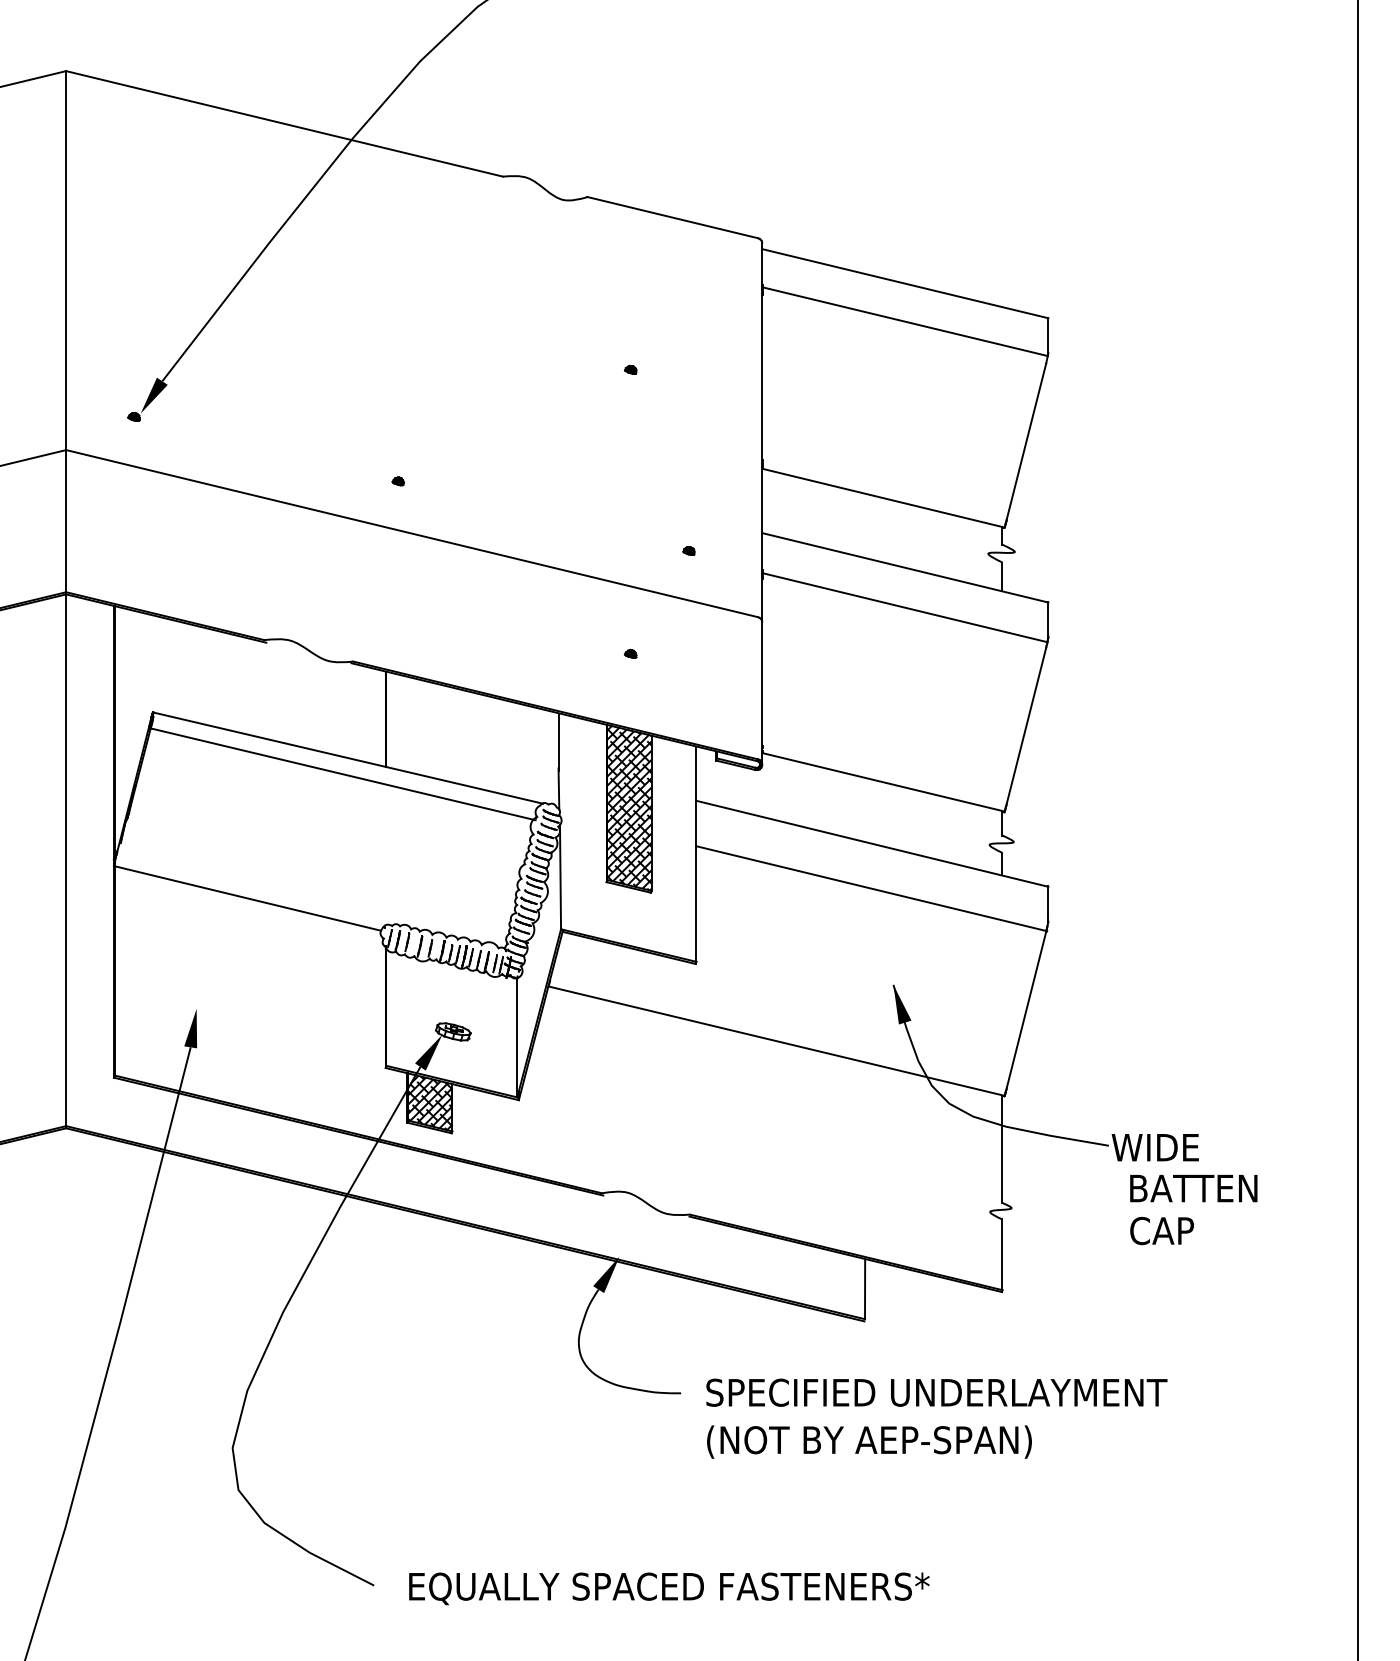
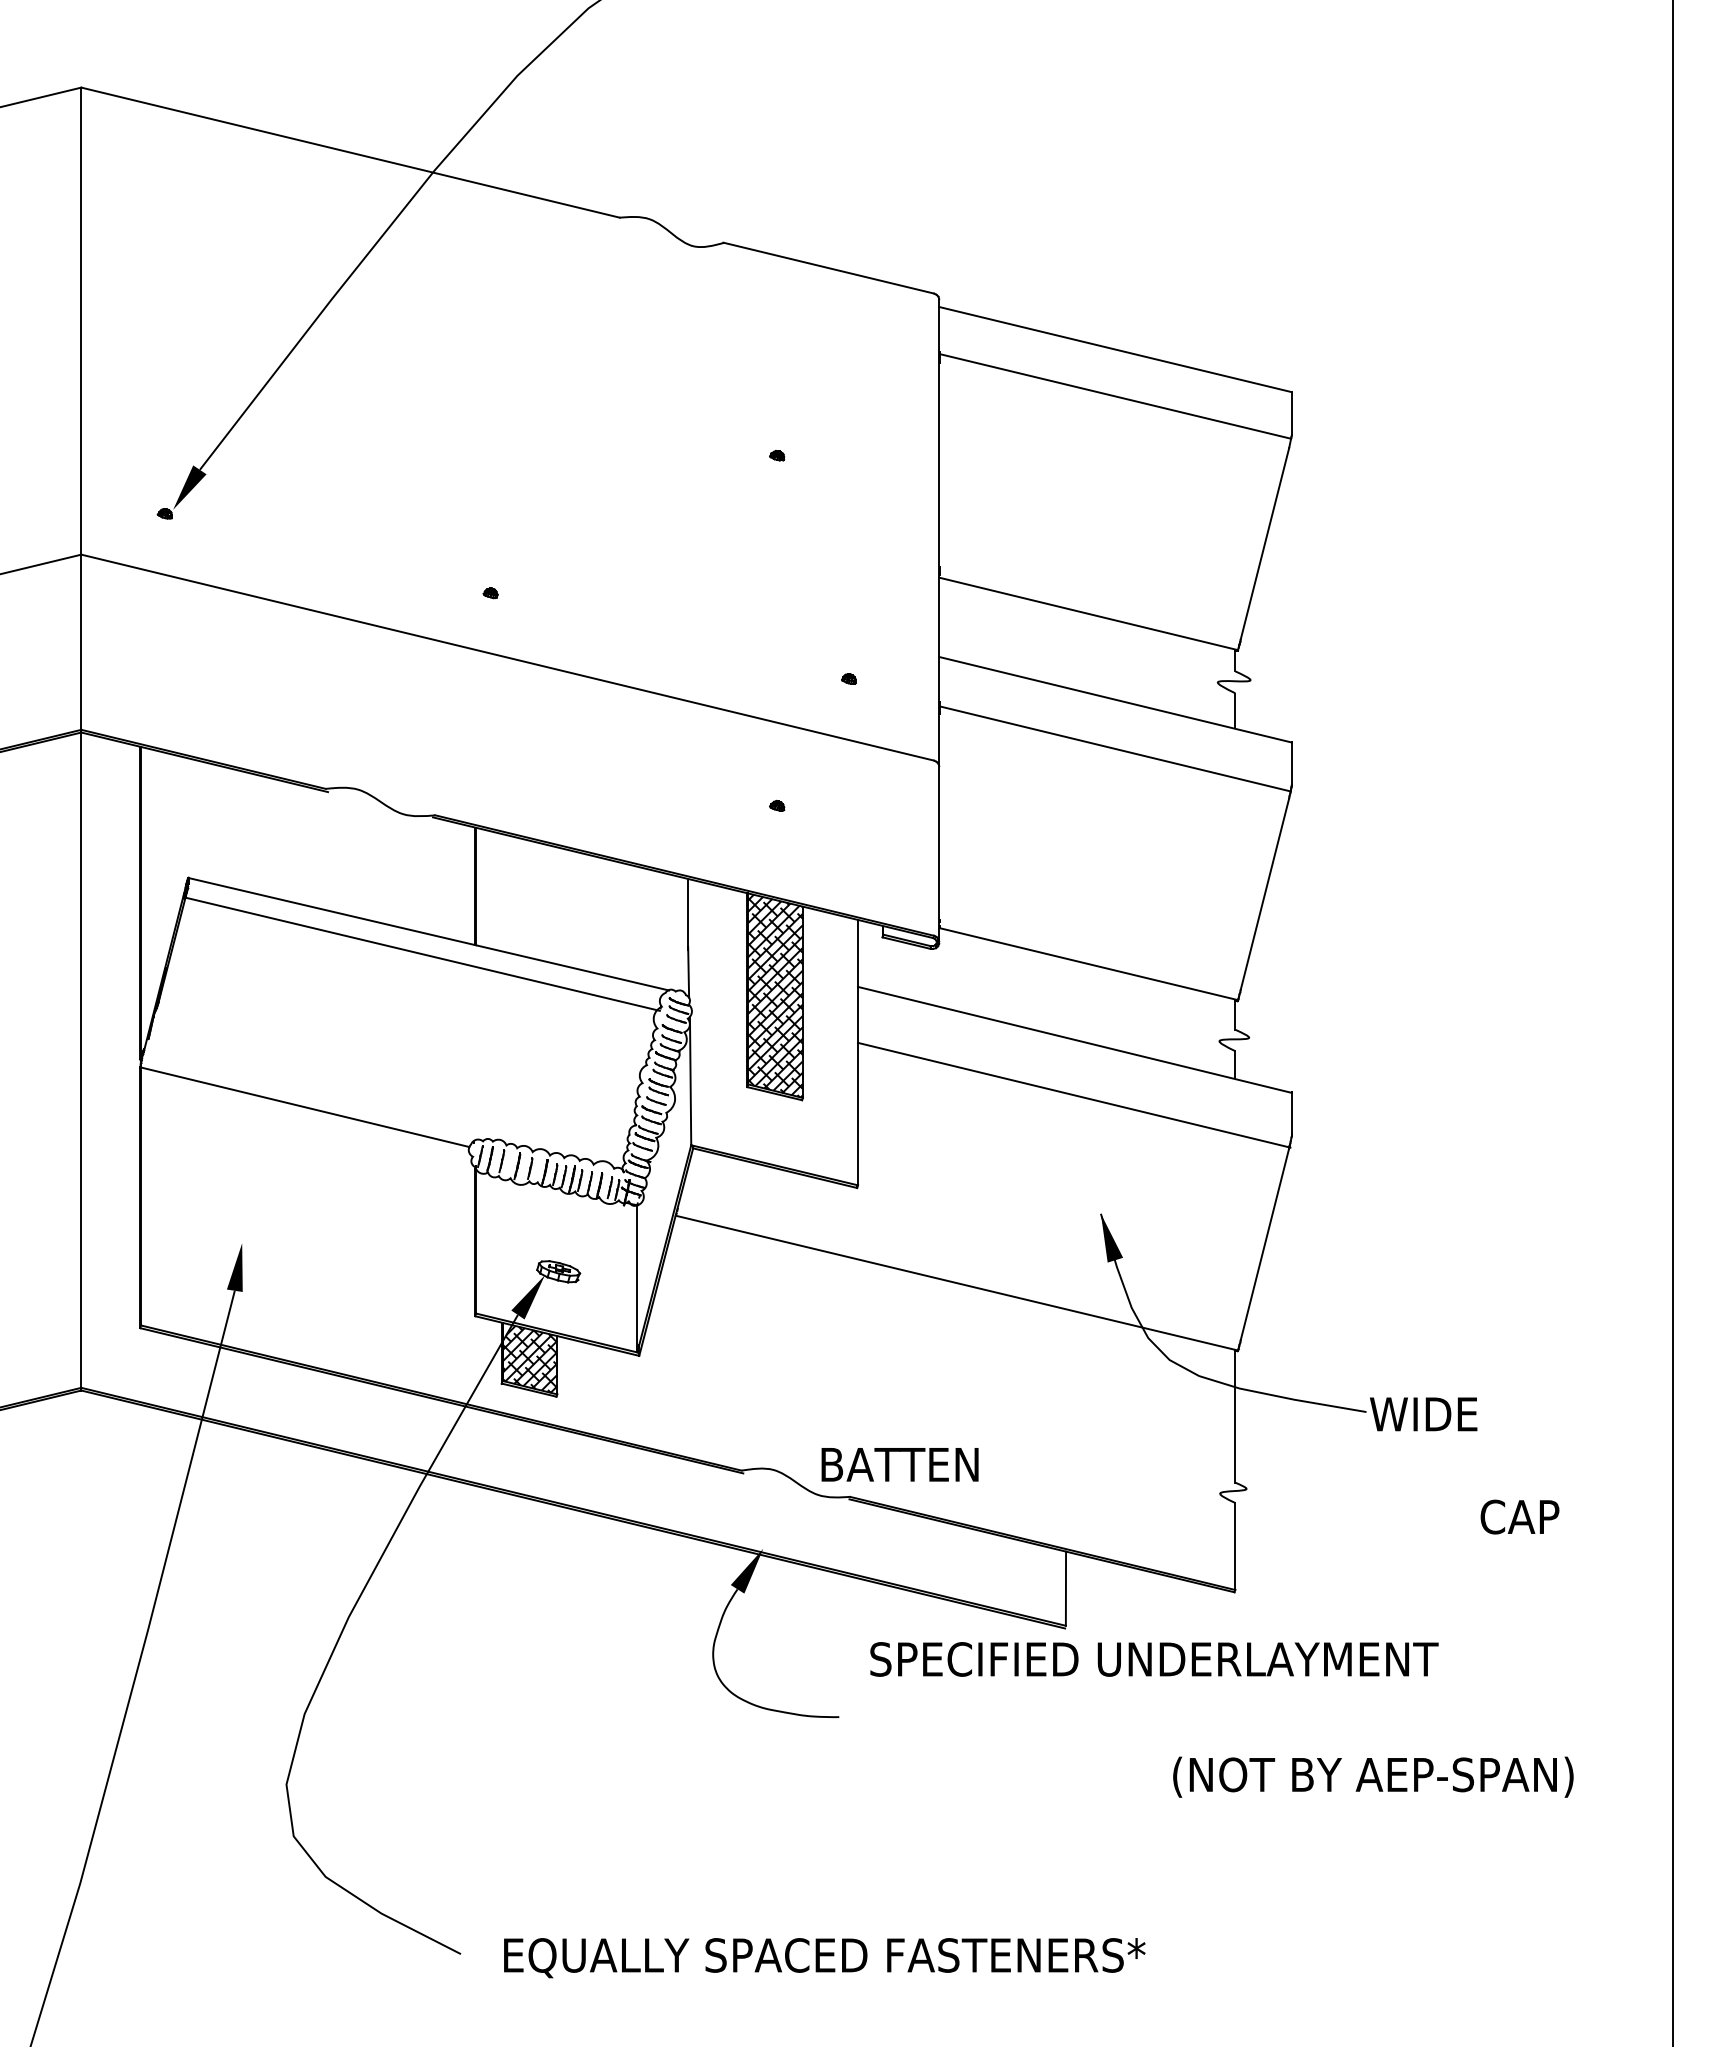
text: (1193, 1188) -> (899, 1464), moved
text: (1161, 1230) -> (1519, 1516), moved
text: (936, 1392) -> (1154, 1659), moved
text: (869, 1441) -> (1373, 1776), moved

